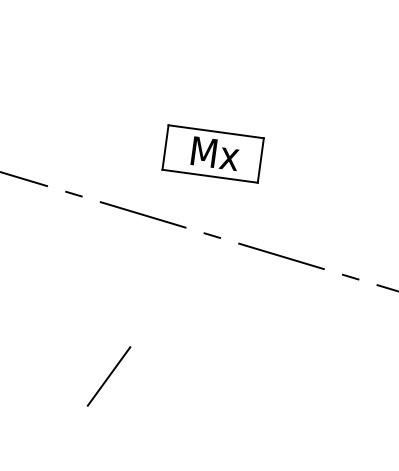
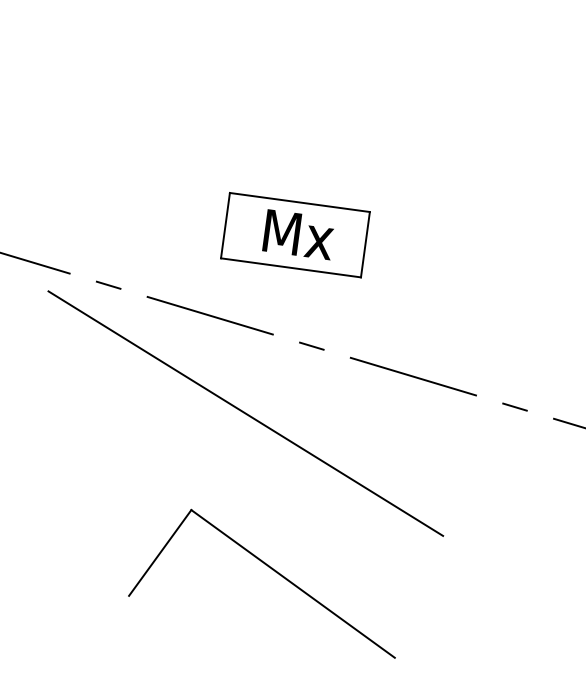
part: (212, 153) -> (294, 234), moved
line: (167, 281) -> (246, 413), added
line: (199, 397) -> (293, 583), added

